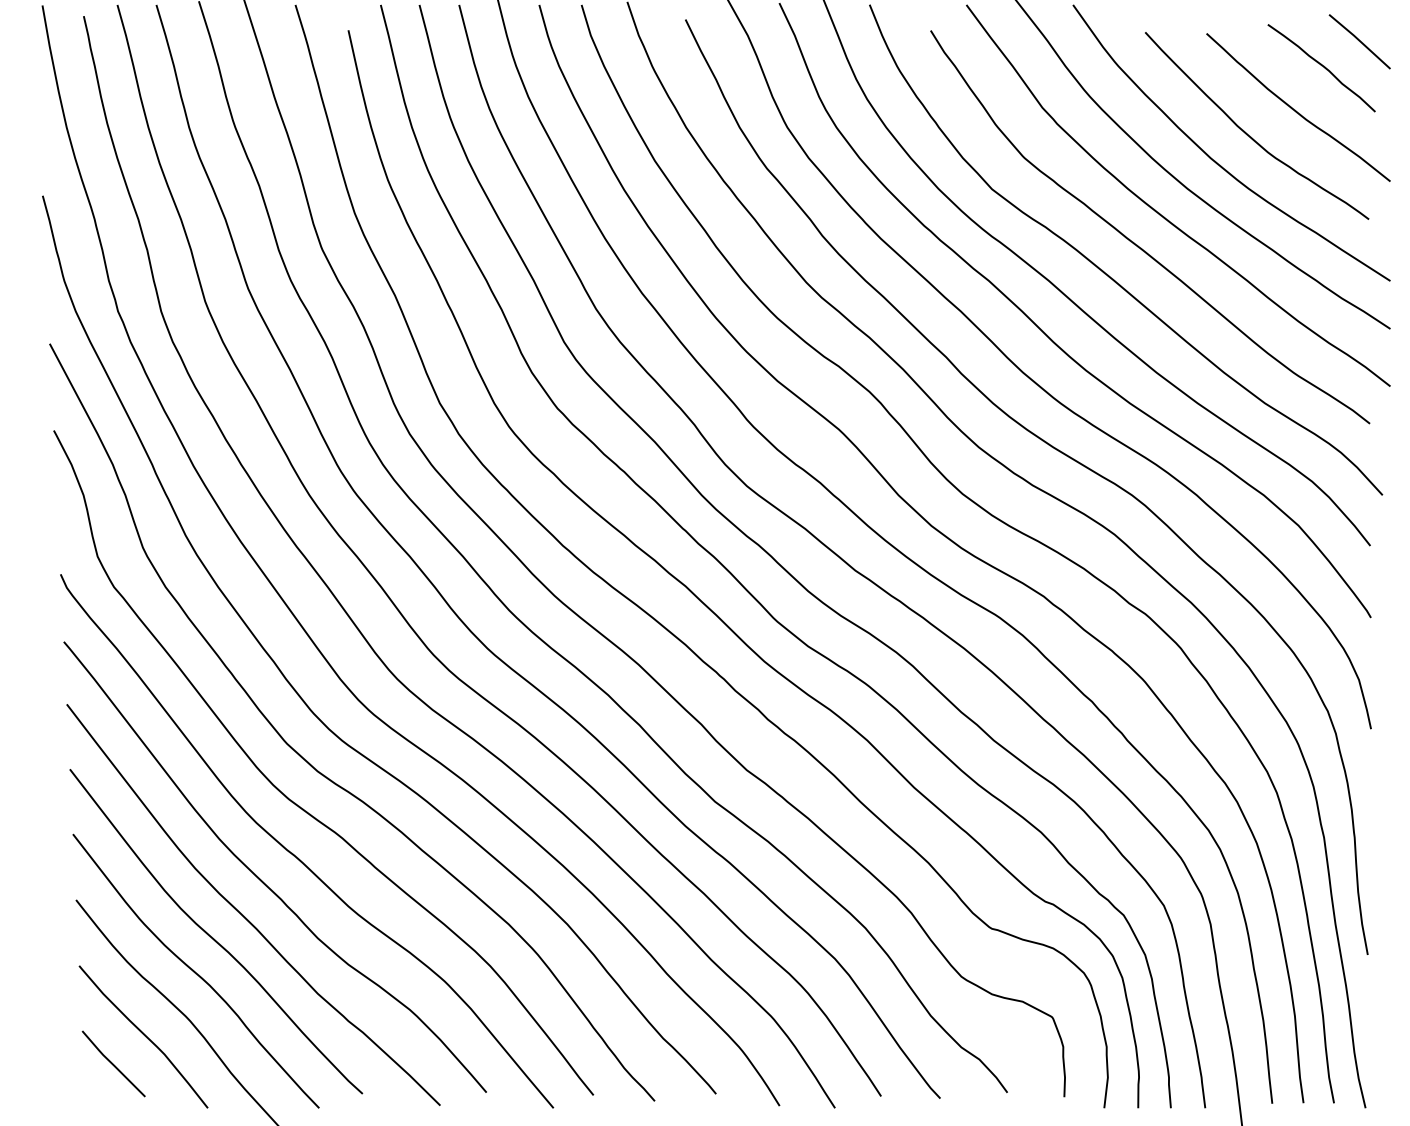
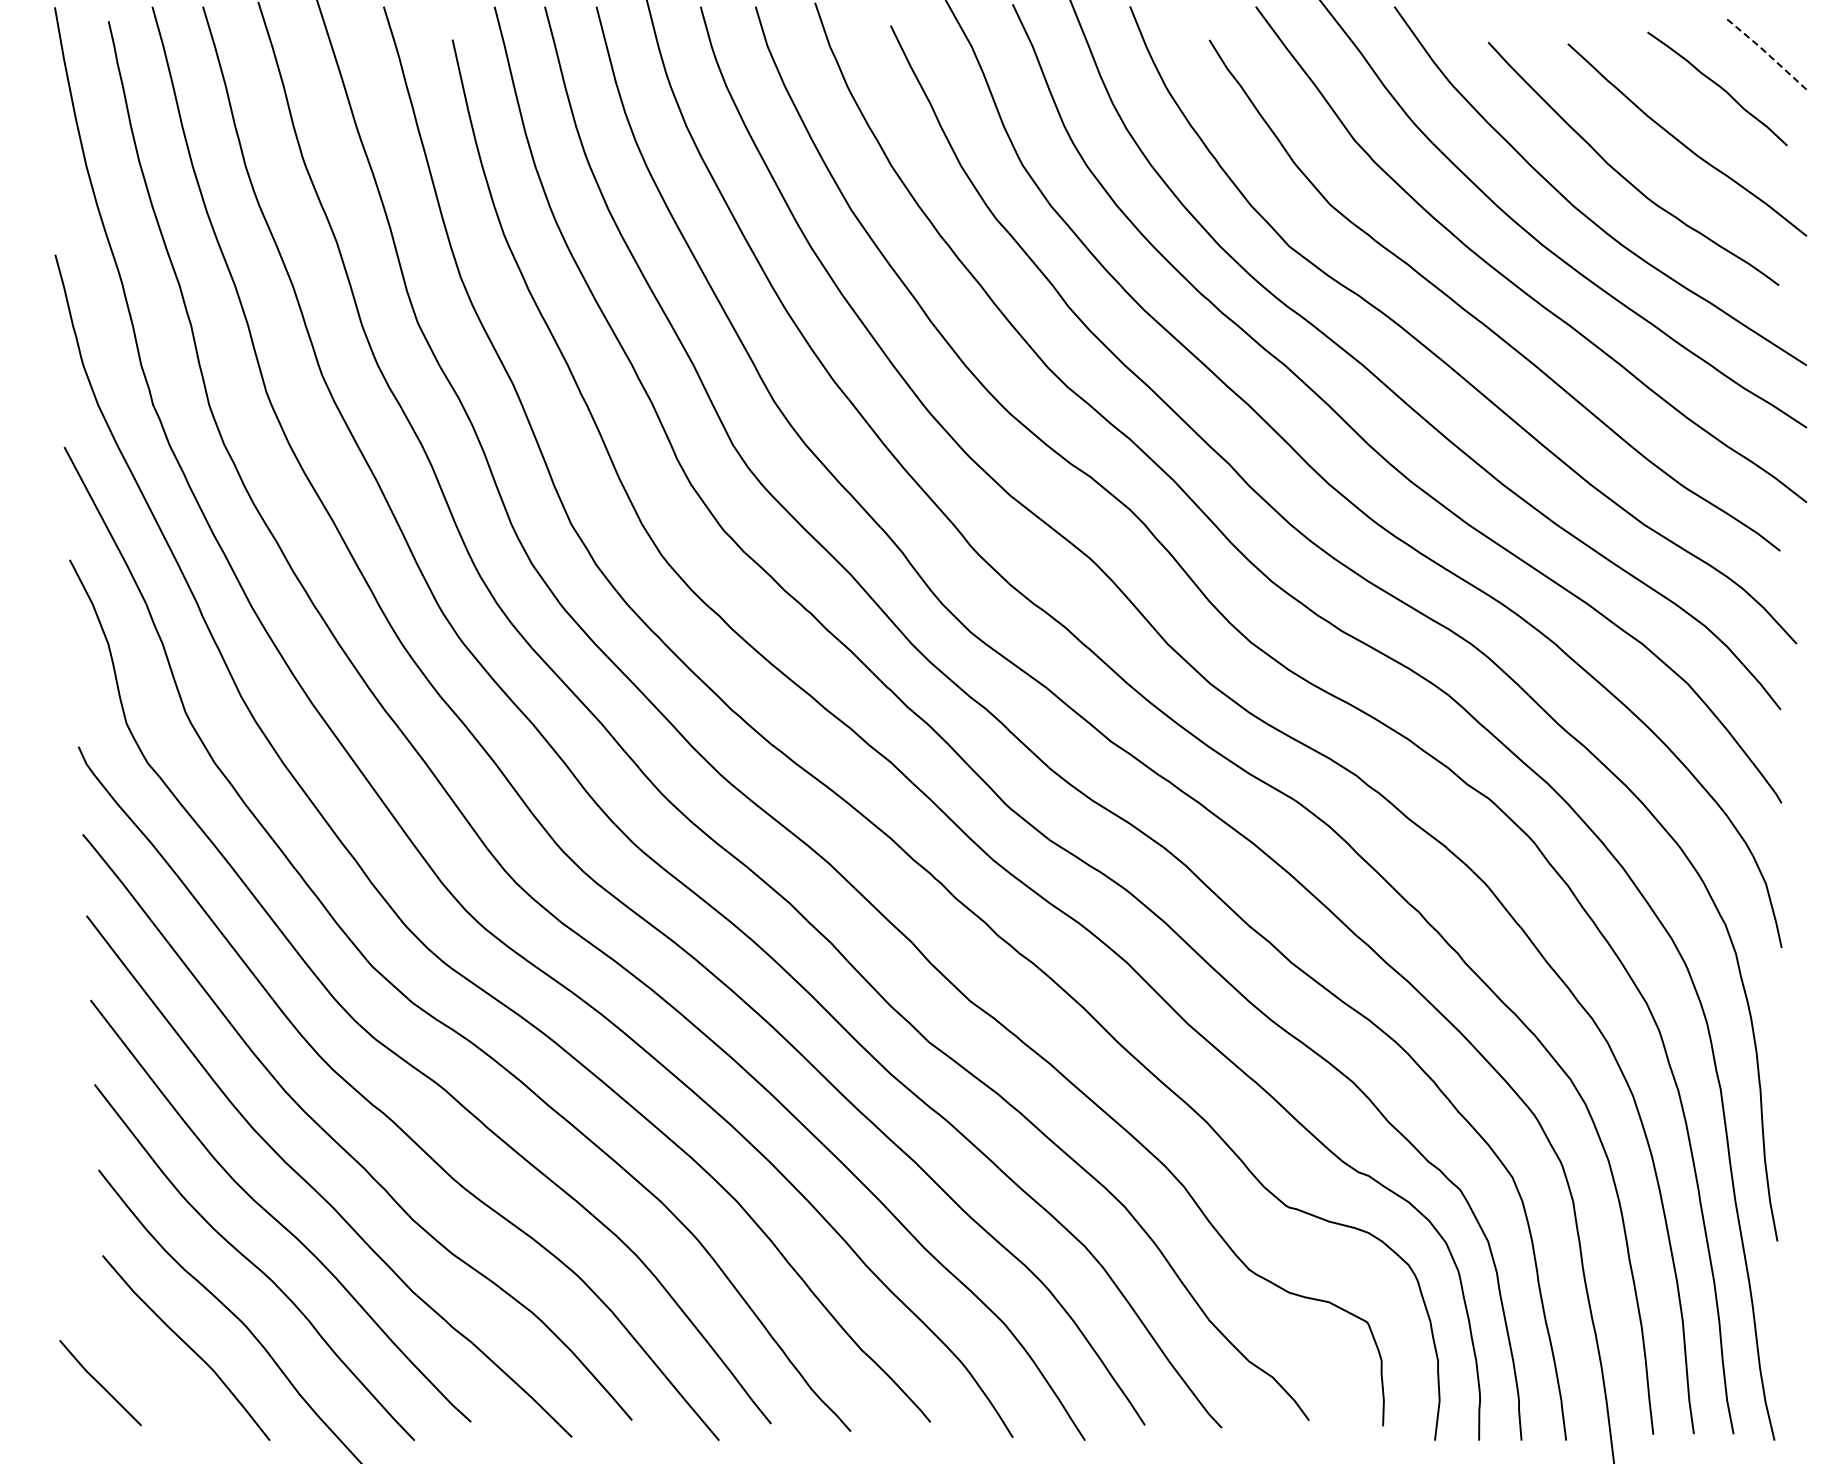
line: (1360, 40) -> (1767, 53), solid -> dashed
line: (113, 1064) -> (100, 1383), moved

